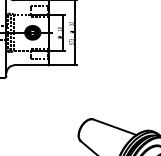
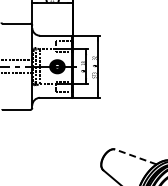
line: (114, 126) -> (135, 156), solid -> dashed

